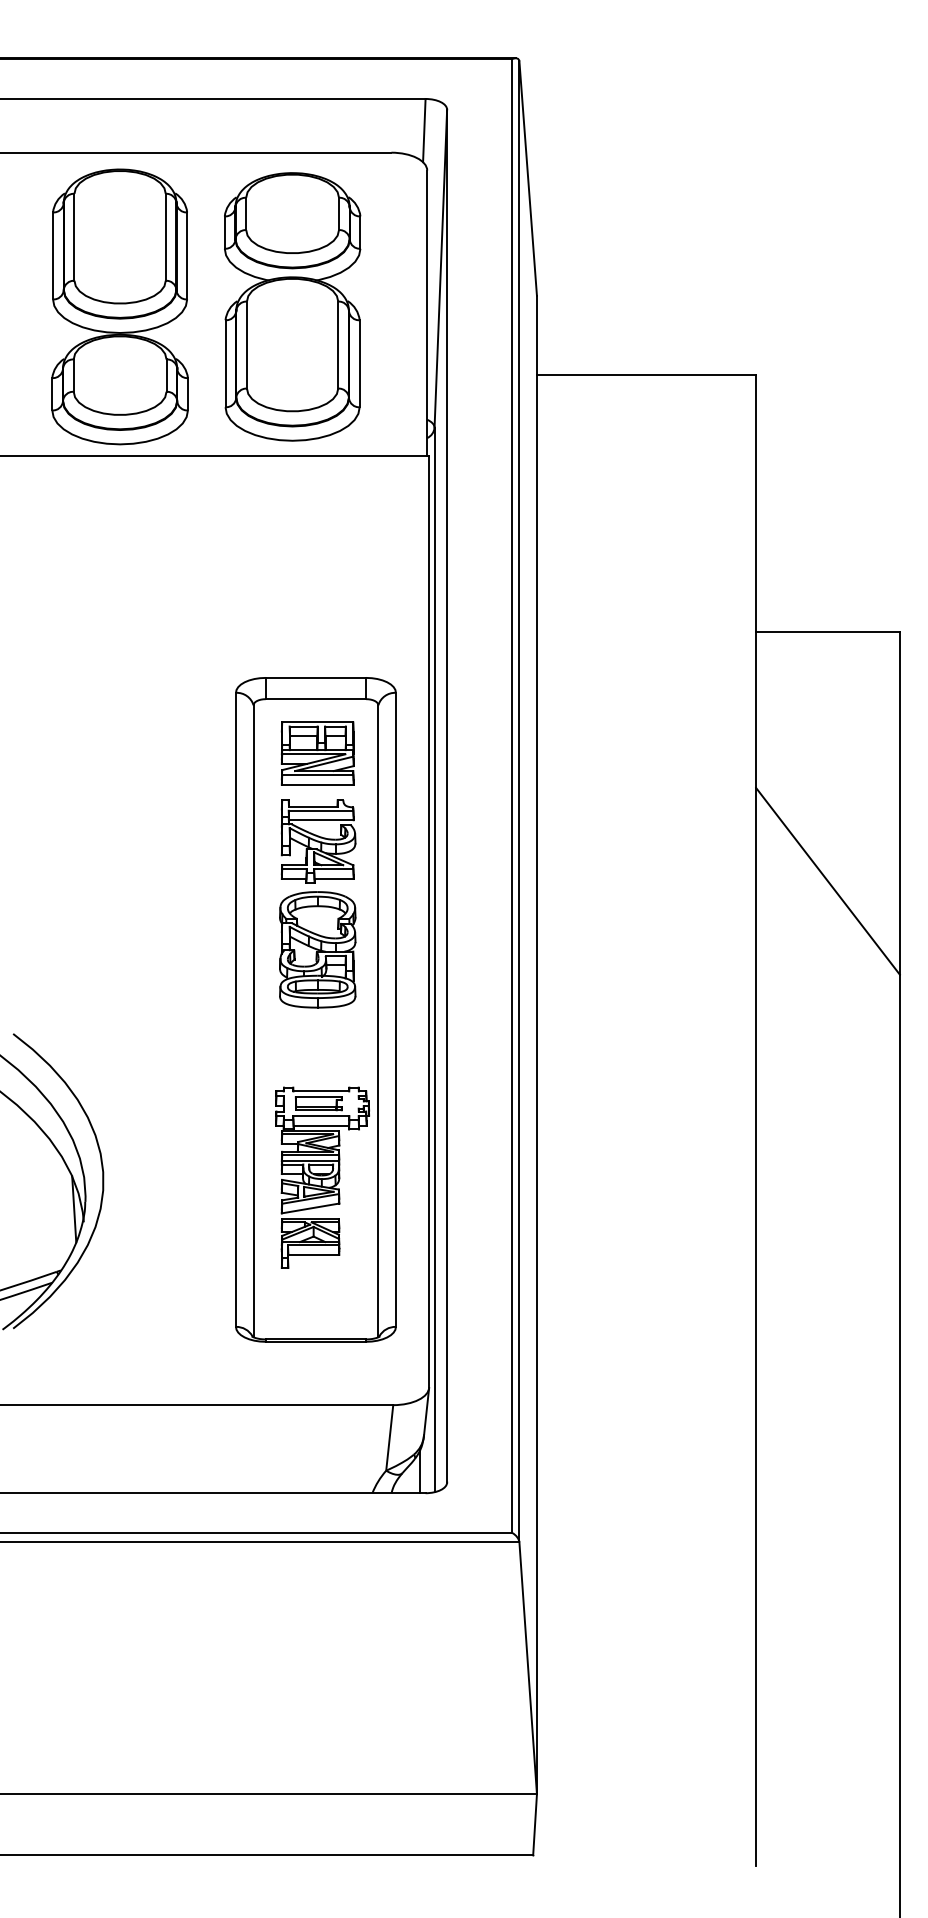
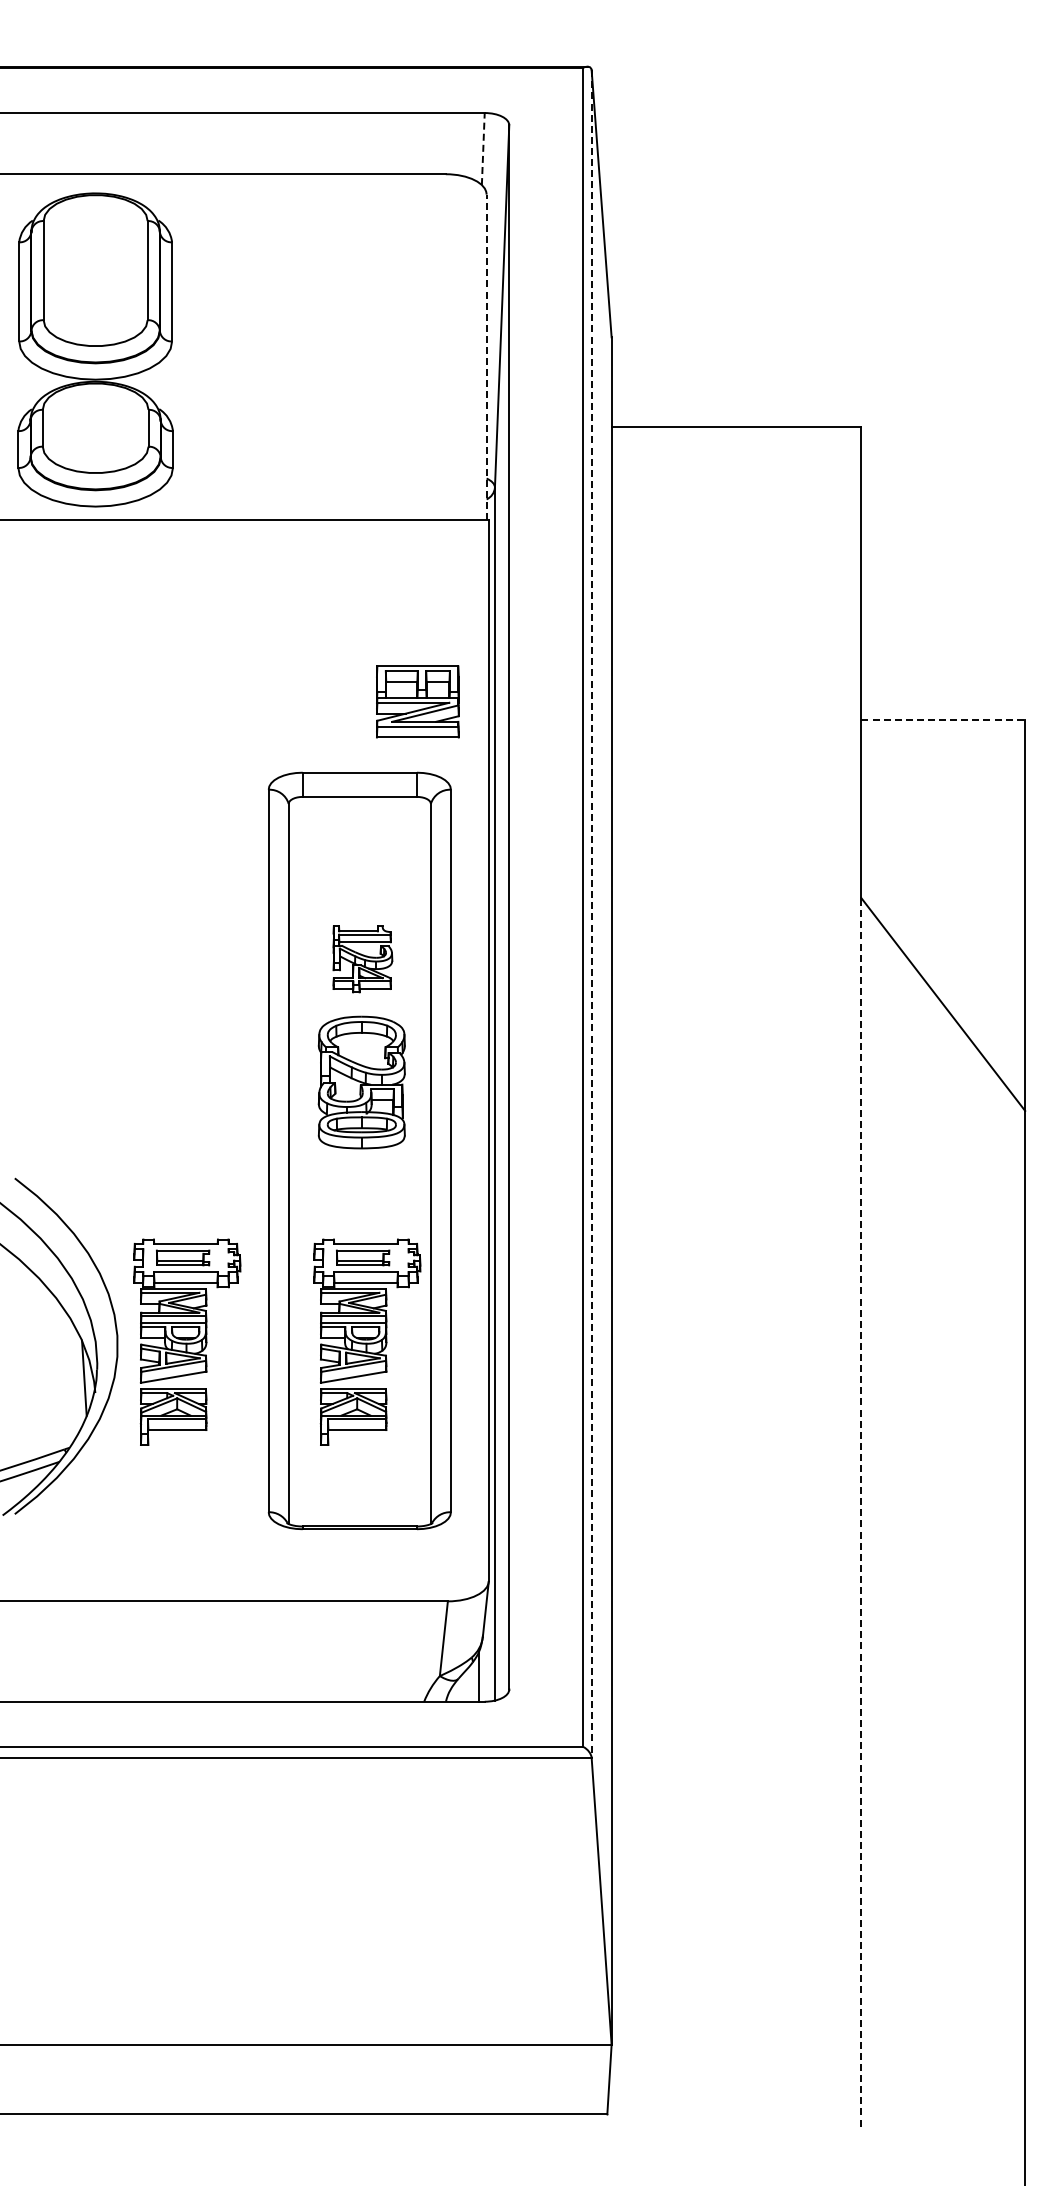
line: (424, 130) -> (483, 148), solid -> dashed
part: (119, 306) -> (95, 349), moved
part: (292, 306) -> (333, 349), removed
line: (427, 313) -> (486, 357), solid -> dashed
line: (828, 632) -> (943, 720), solid -> dashed
part: (317, 753) -> (417, 701), moved
line: (519, 802) -> (591, 914), solid -> dashed
part: (318, 841) -> (362, 959), size x0.7
part: (164, 1177) -> (187, 1341), added
line: (756, 1326) -> (861, 1511), solid -> dashed

